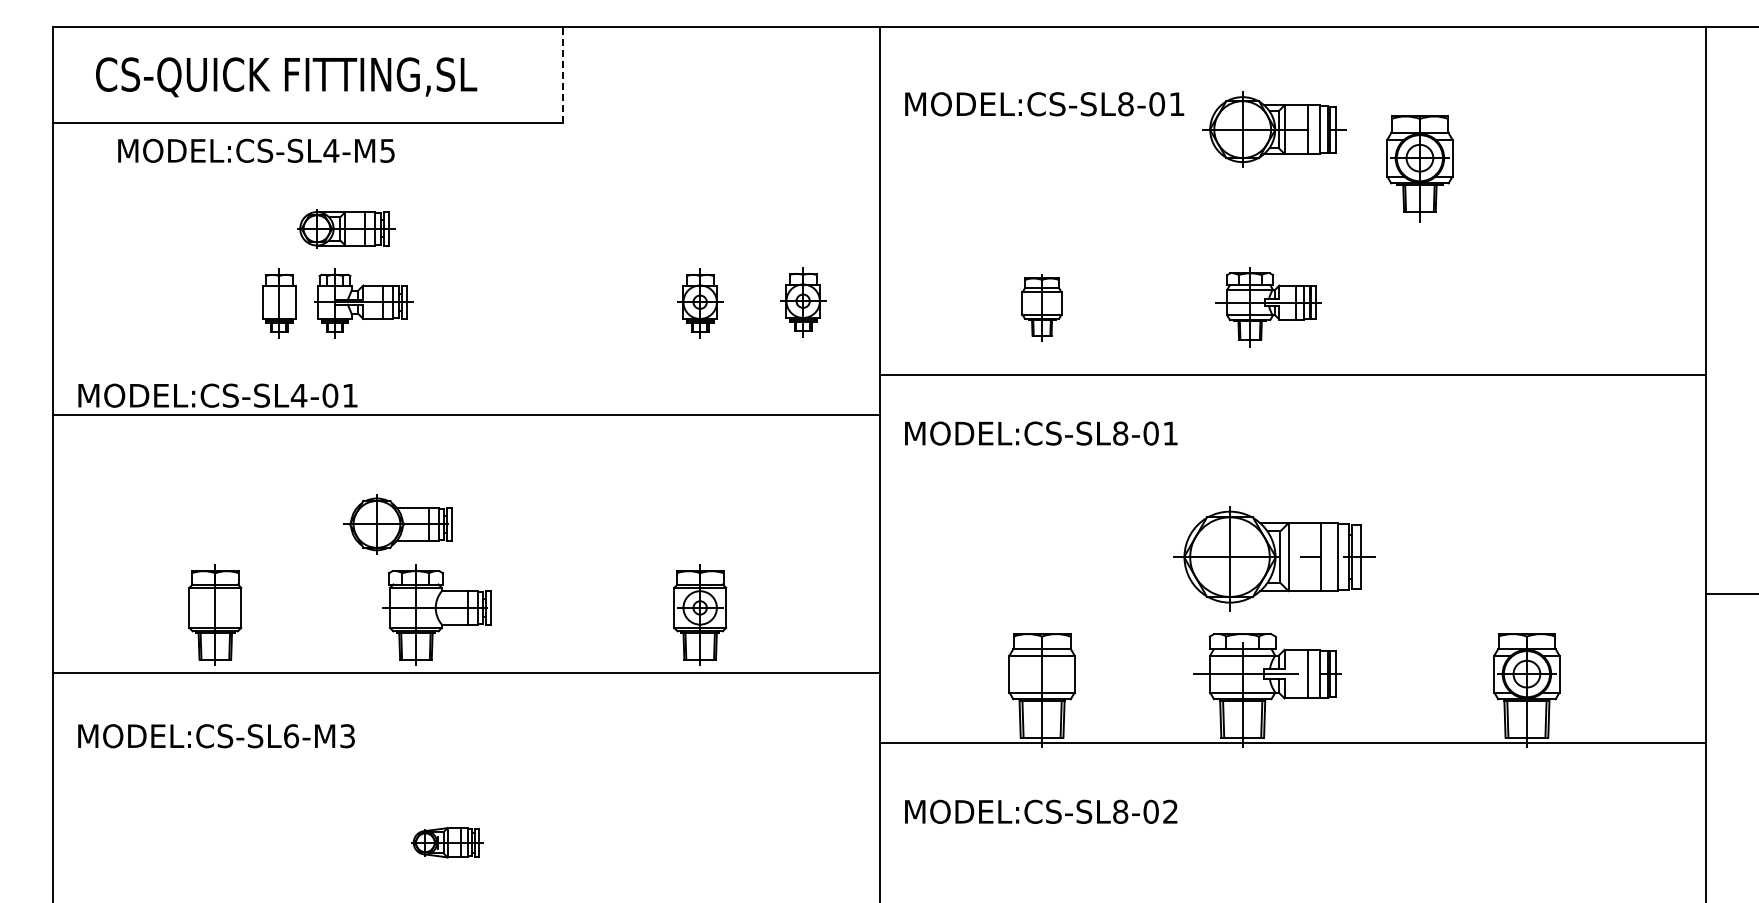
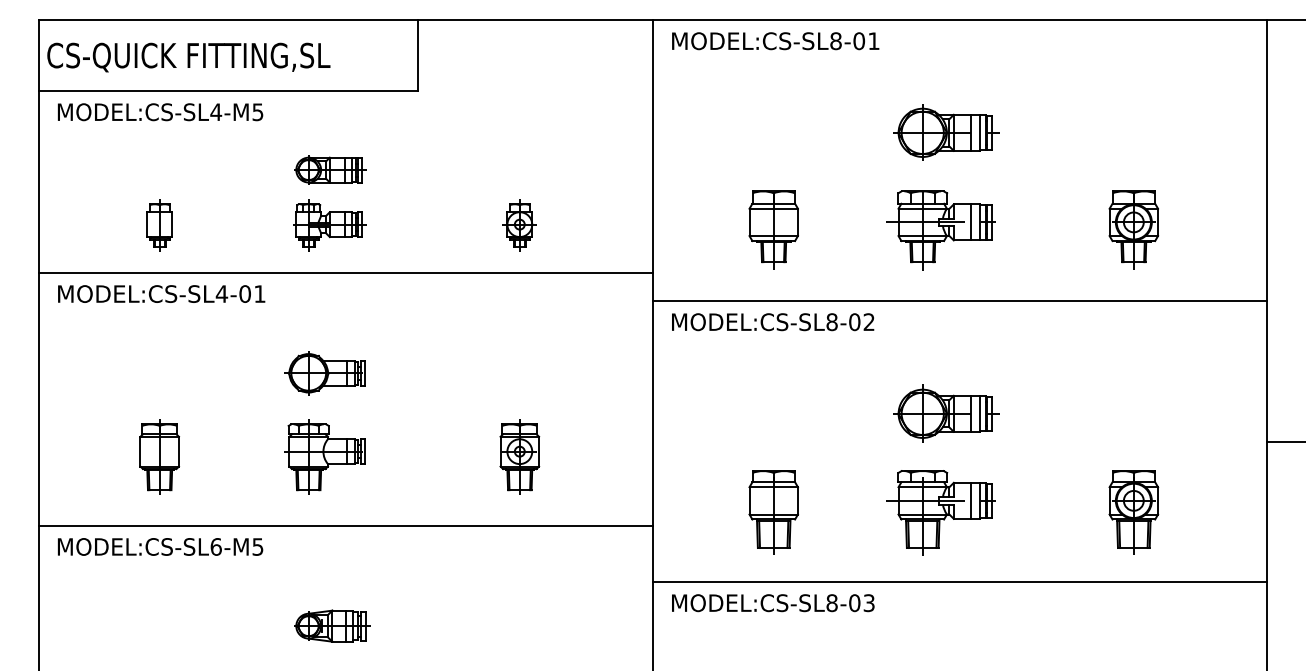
line: (562, 74) -> (417, 55), dashed -> solid
text: (286, 77) -> (188, 57), moved
text: (1044, 104) -> (775, 41), moved
part: (1274, 129) -> (946, 132), moved
text: (256, 150) -> (160, 111), moved
part: (1419, 168) -> (1133, 230), moved
part: (346, 228) -> (330, 169), moved
part: (803, 302) -> (596, 224), removed
part: (279, 303) -> (159, 225), moved
part: (363, 303) -> (329, 225), moved
part: (1041, 309) -> (773, 230), size x1.67
part: (1267, 310) -> (941, 230), size x1.43
line: (1292, 375) -> (959, 301), moved
line: (465, 415) -> (345, 273), moved
text: (1170, 433) -> (869, 322), MODEL:CS-SL8-01 -> MODEL:CS-SL8-02
part: (397, 524) -> (323, 373), moved
part: (1274, 556) -> (946, 413), size x0.71
line: (465, 672) -> (345, 525), moved
text: (347, 735) -> (257, 546), MODEL:CS-SL6-M3 -> MODEL:CS-SL6-M5
line: (1292, 743) -> (959, 582), moved
text: (1170, 811) -> (869, 602), MODEL:CS-SL8-02 -> MODEL:CS-SL8-03
part: (447, 842) -> (332, 625), size x1.43

